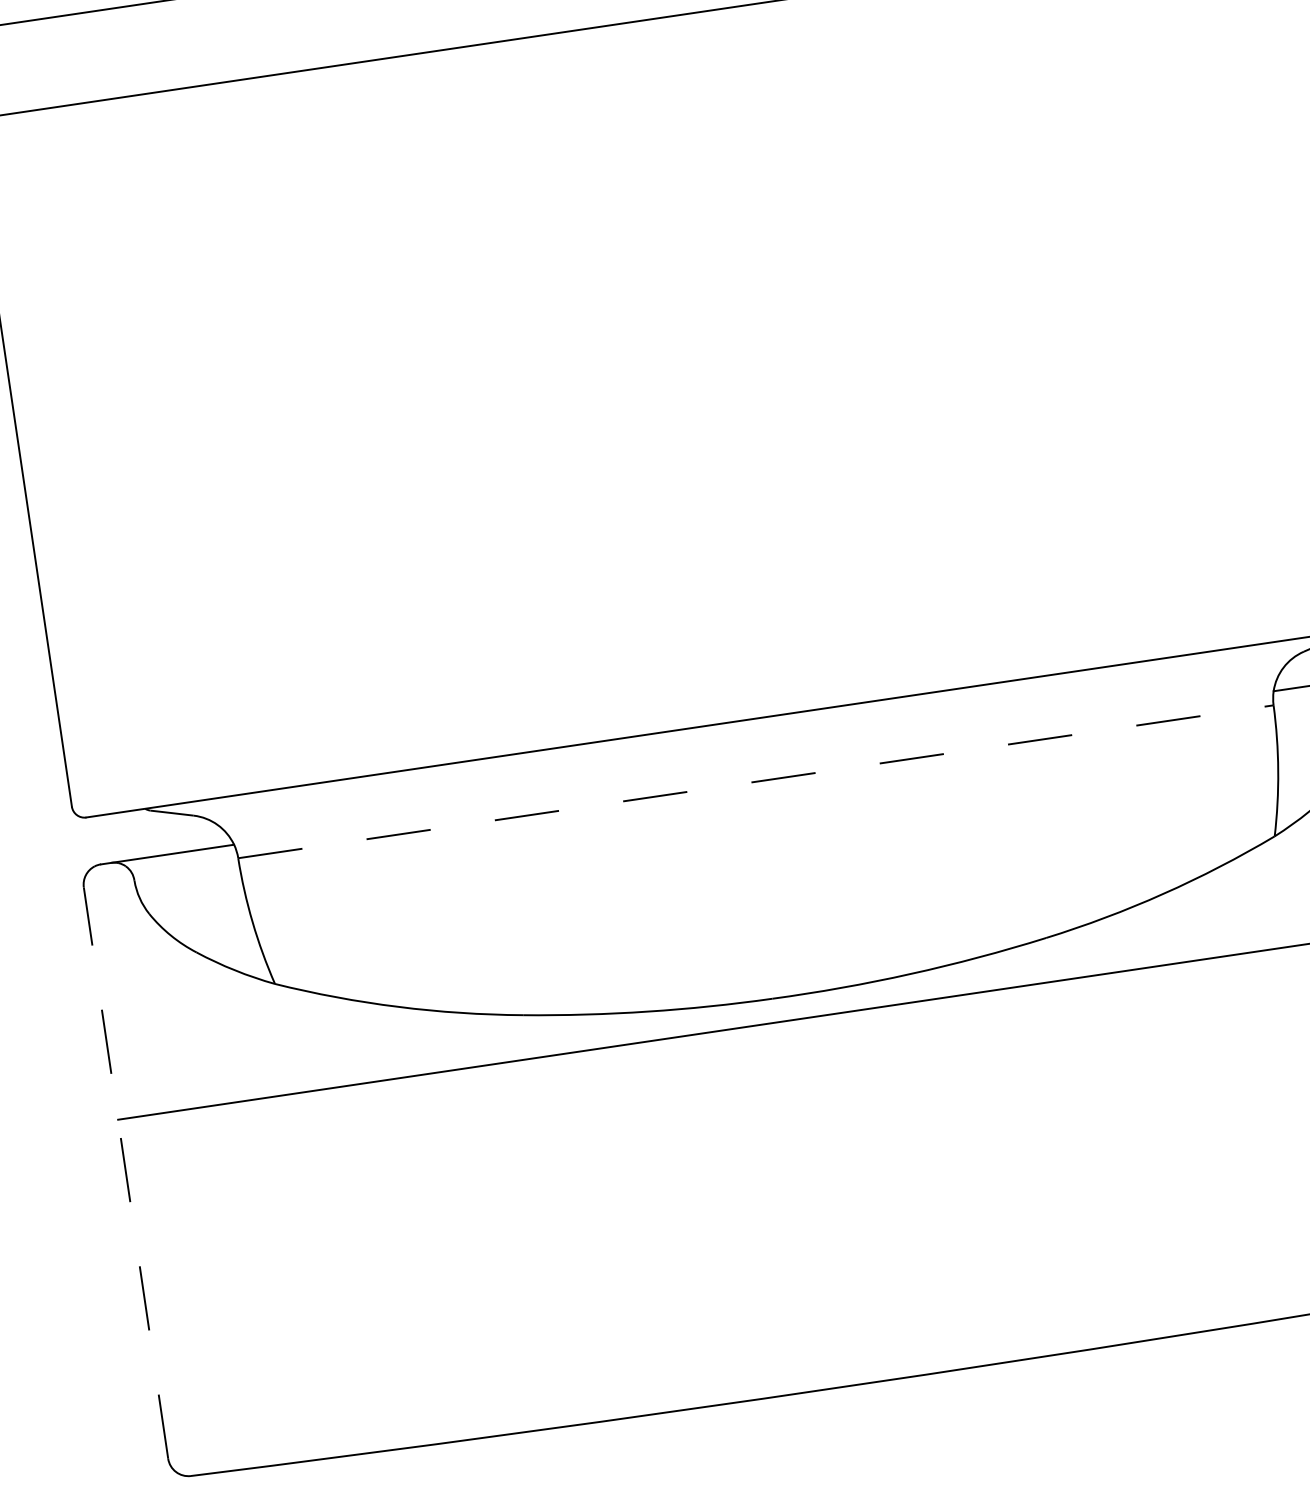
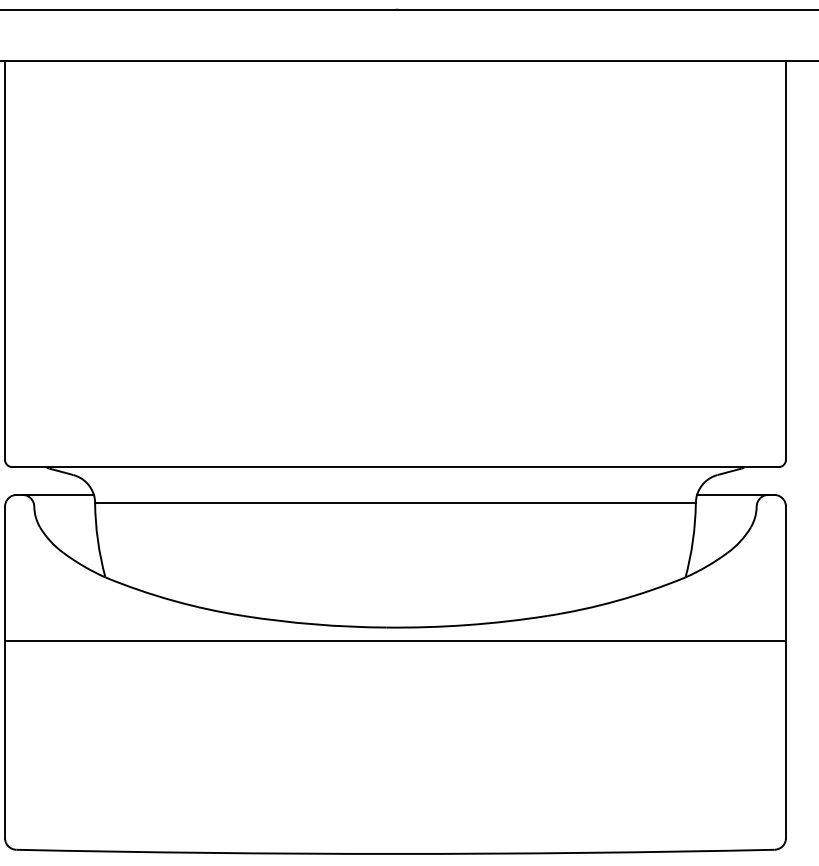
line: (755, 780) -> (395, 502), dashed -> solid
line: (126, 1173) -> (5, 672), dashed -> solid

